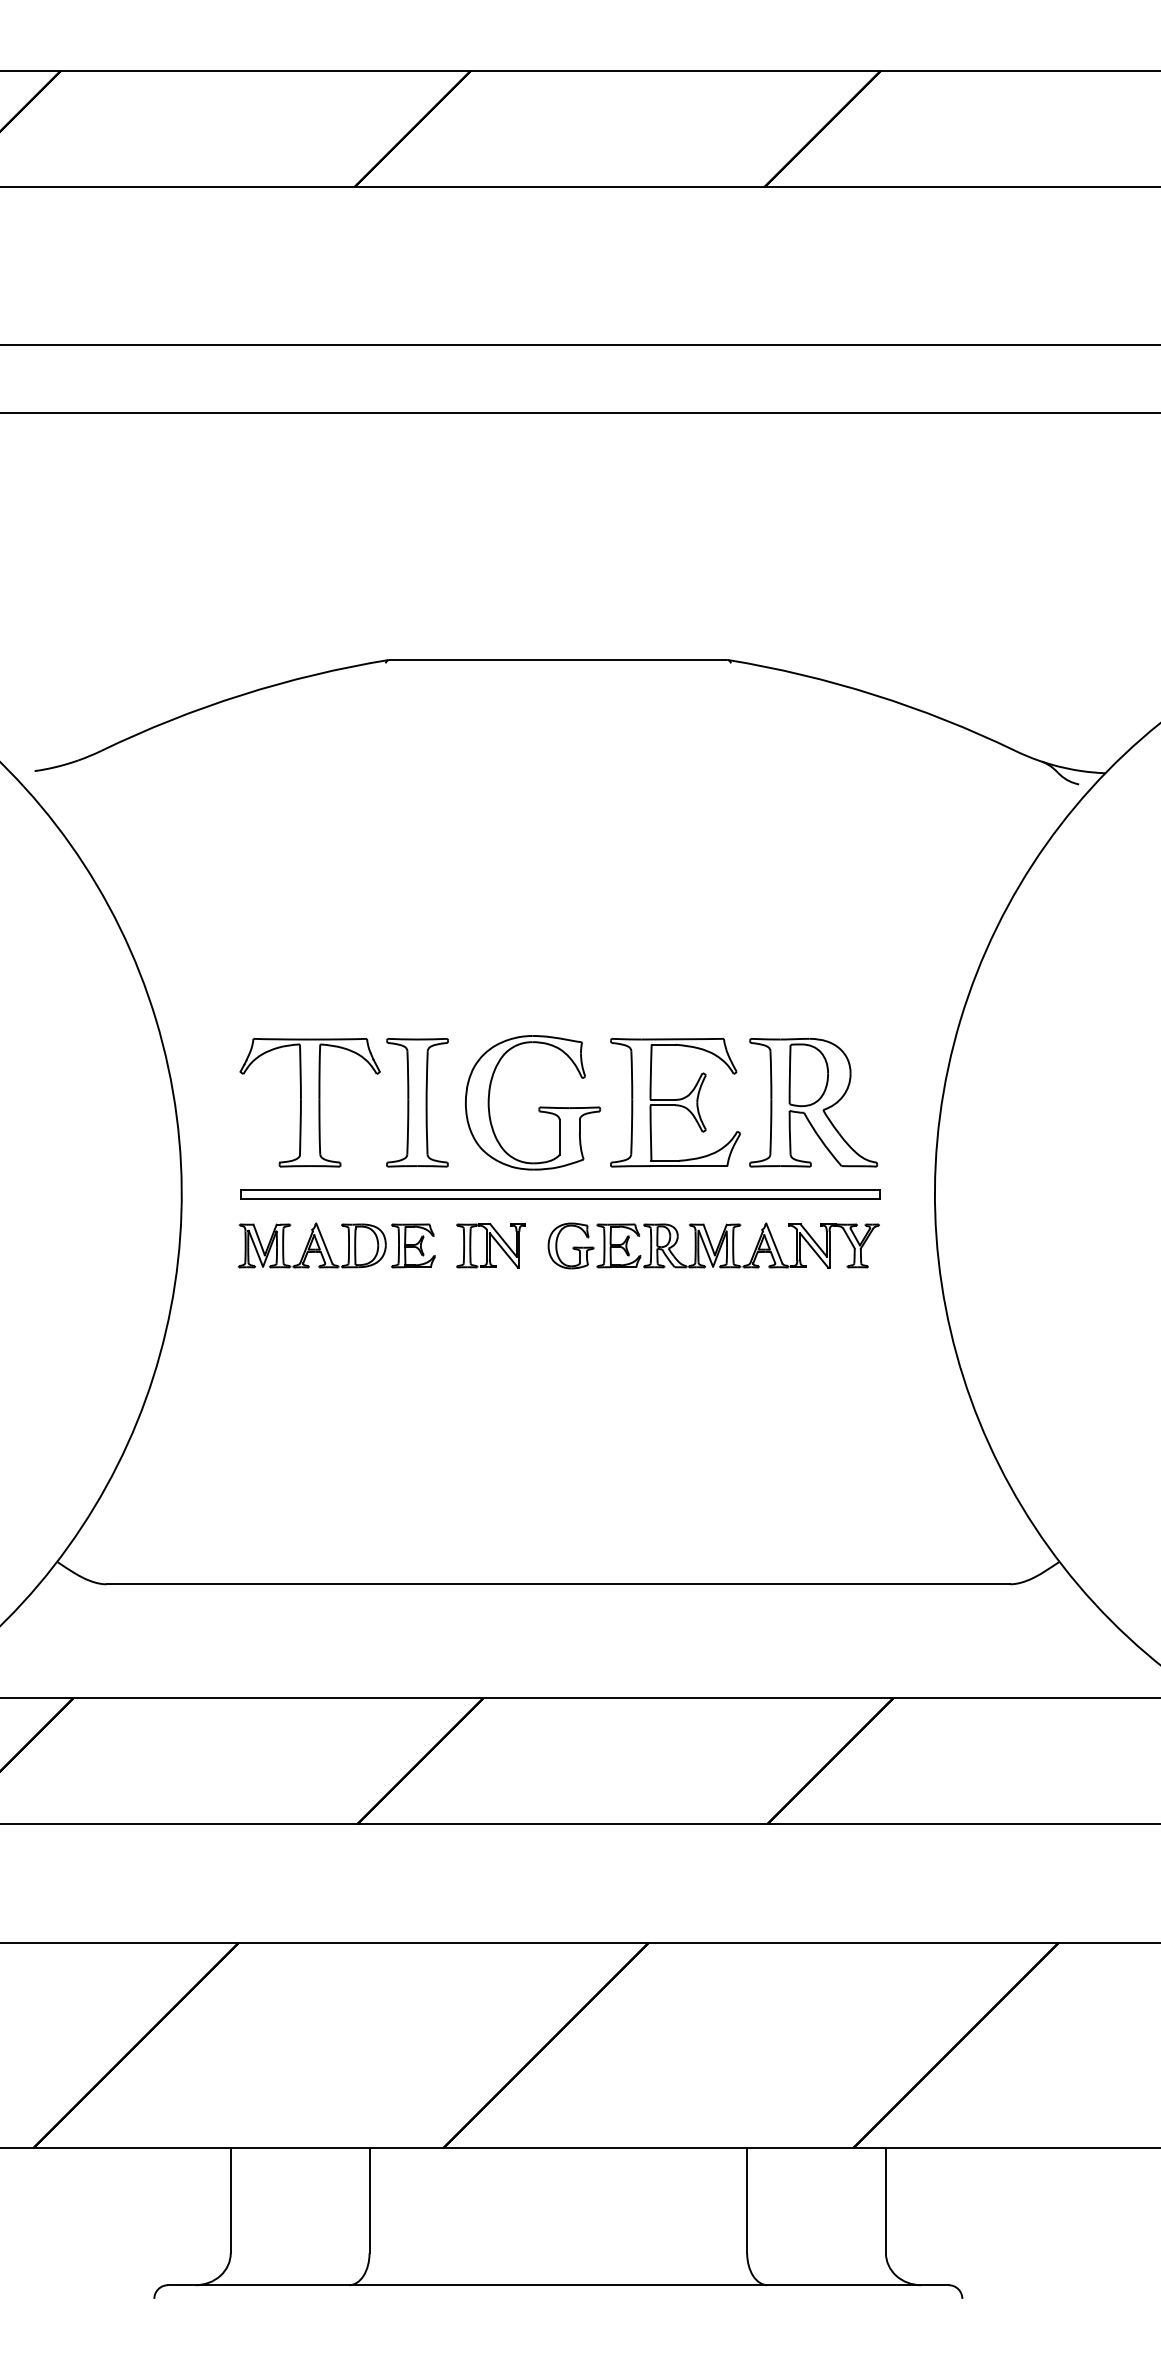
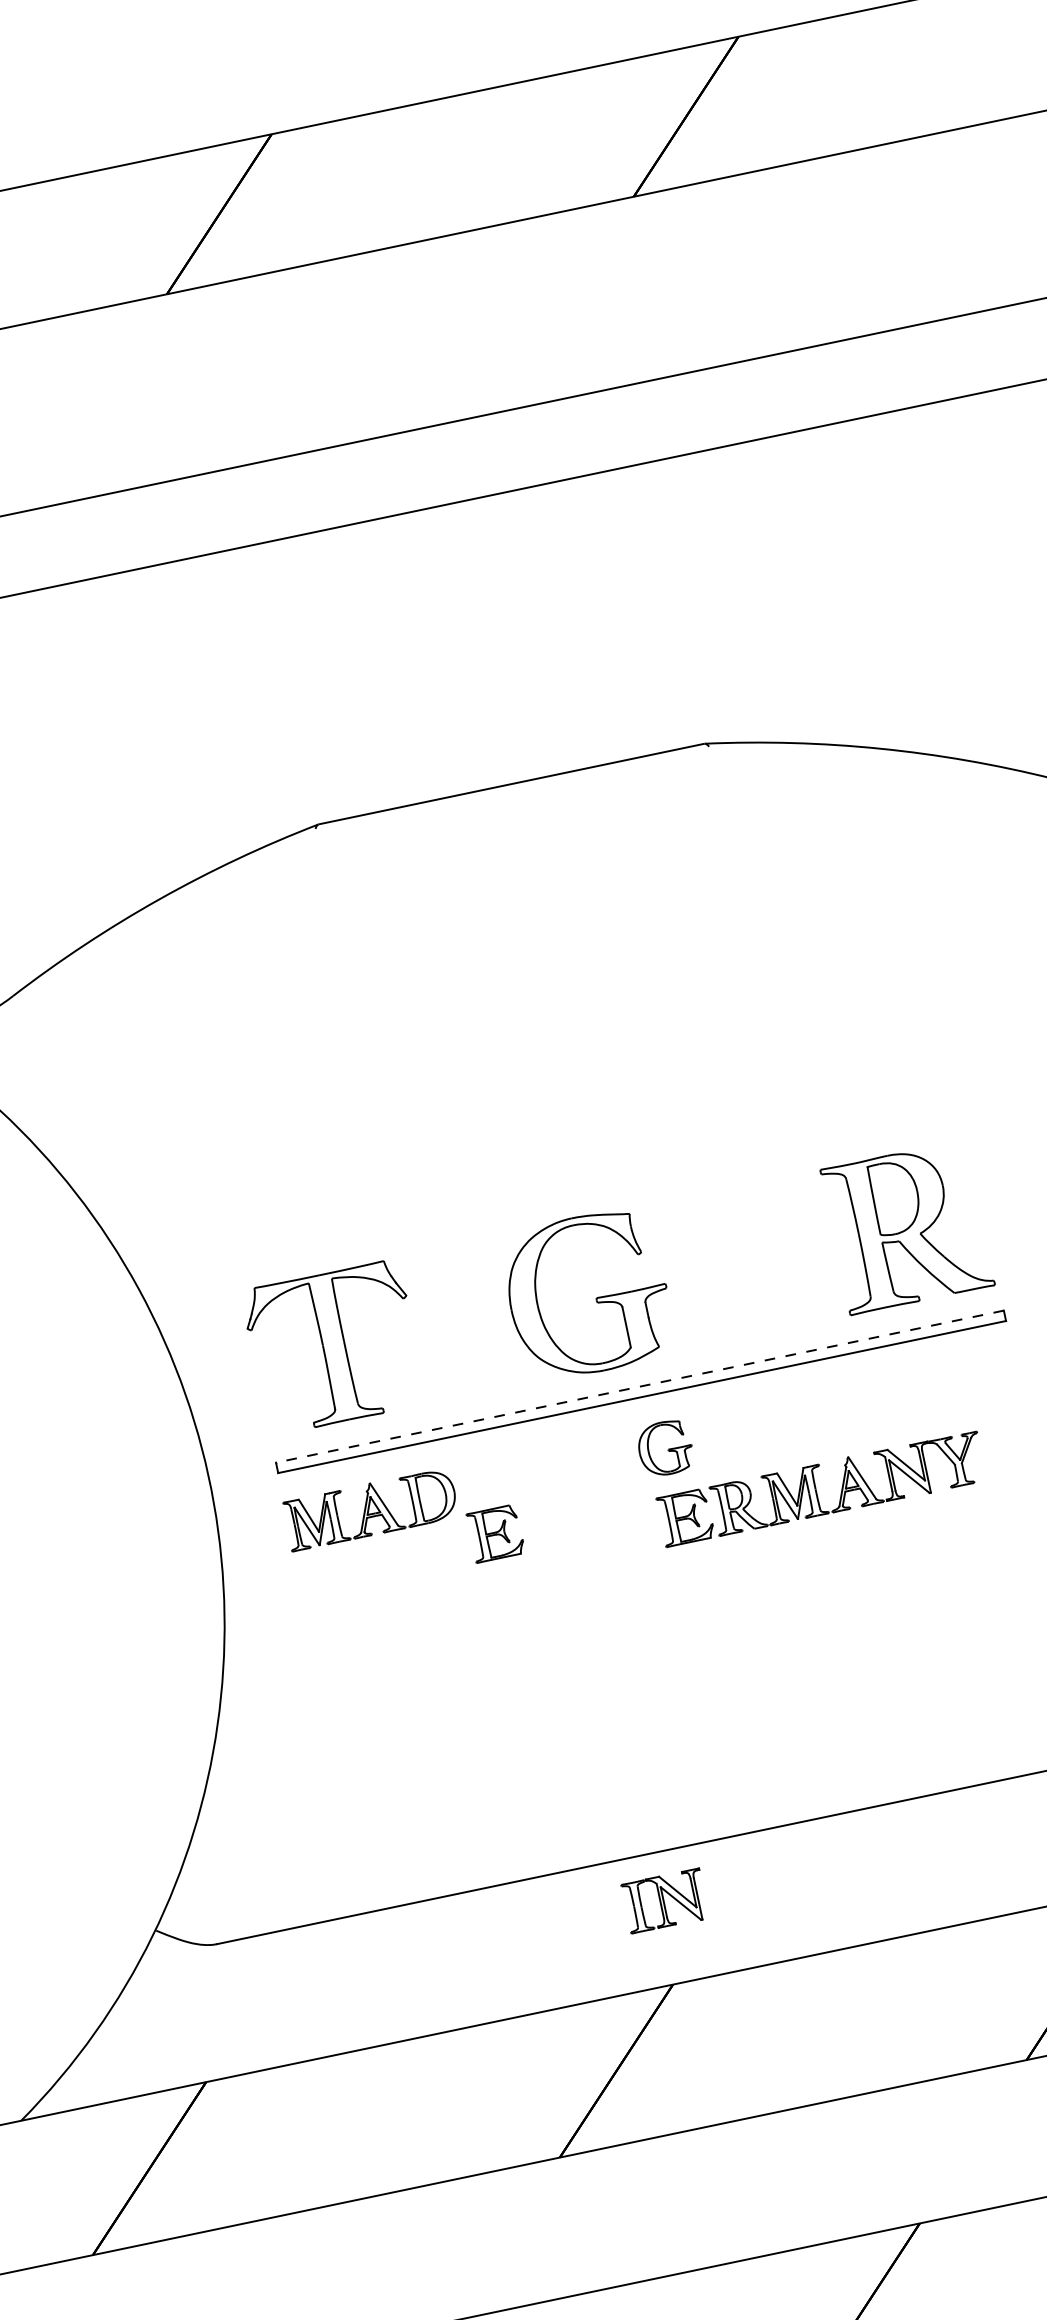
part: (417, 1102) -> (456, 1321), removed
part: (675, 1102) -> (750, 1260), removed
line: (560, 1189) -> (640, 1386), solid -> dashed
part: (413, 1245) -> (495, 1533), moved
part: (490, 1245) -> (664, 1900), moved
part: (737, 1245) -> (820, 1489), moved

